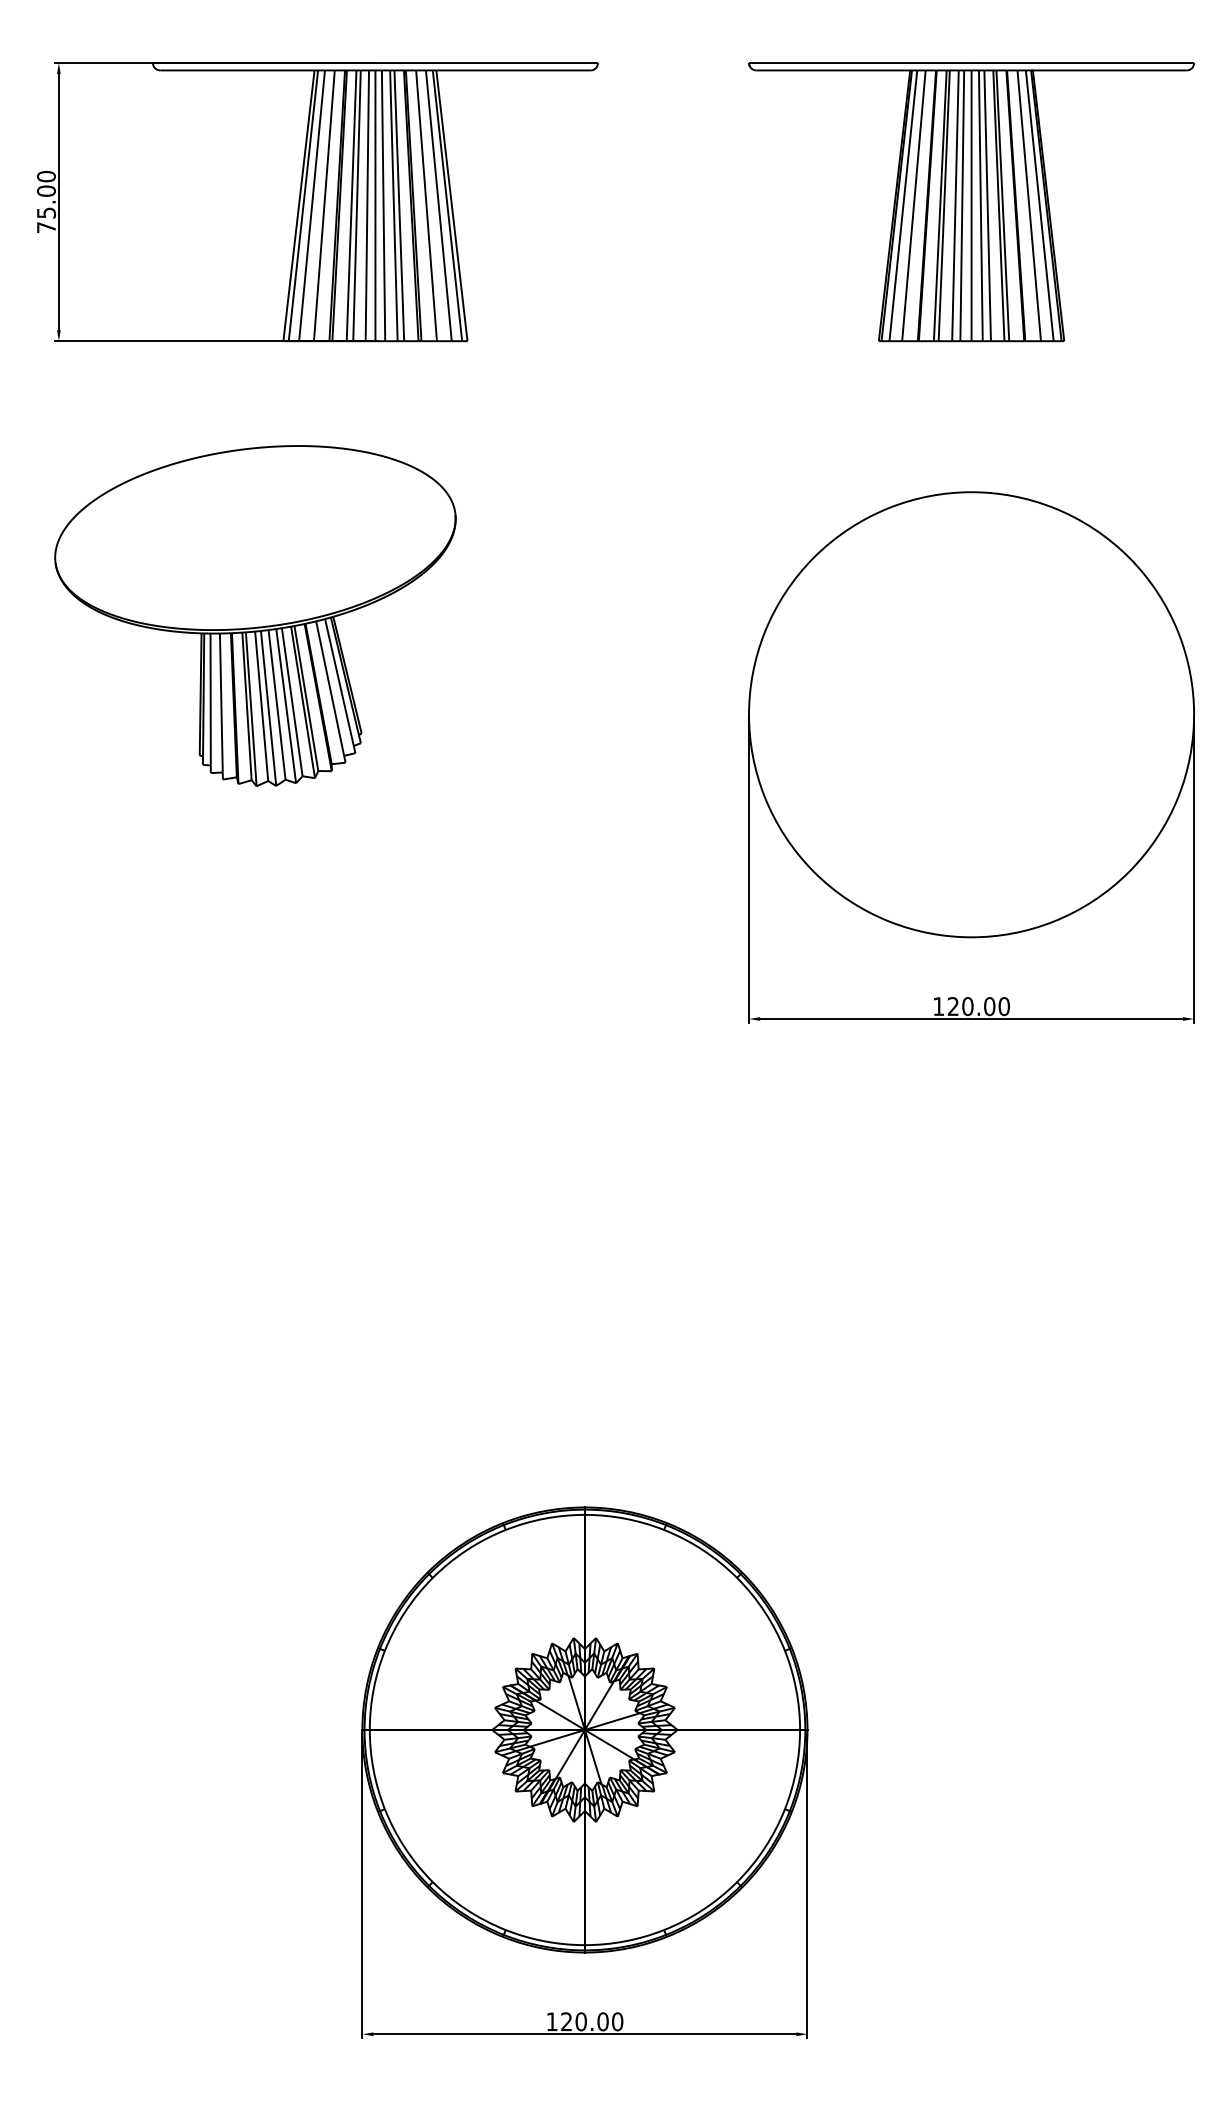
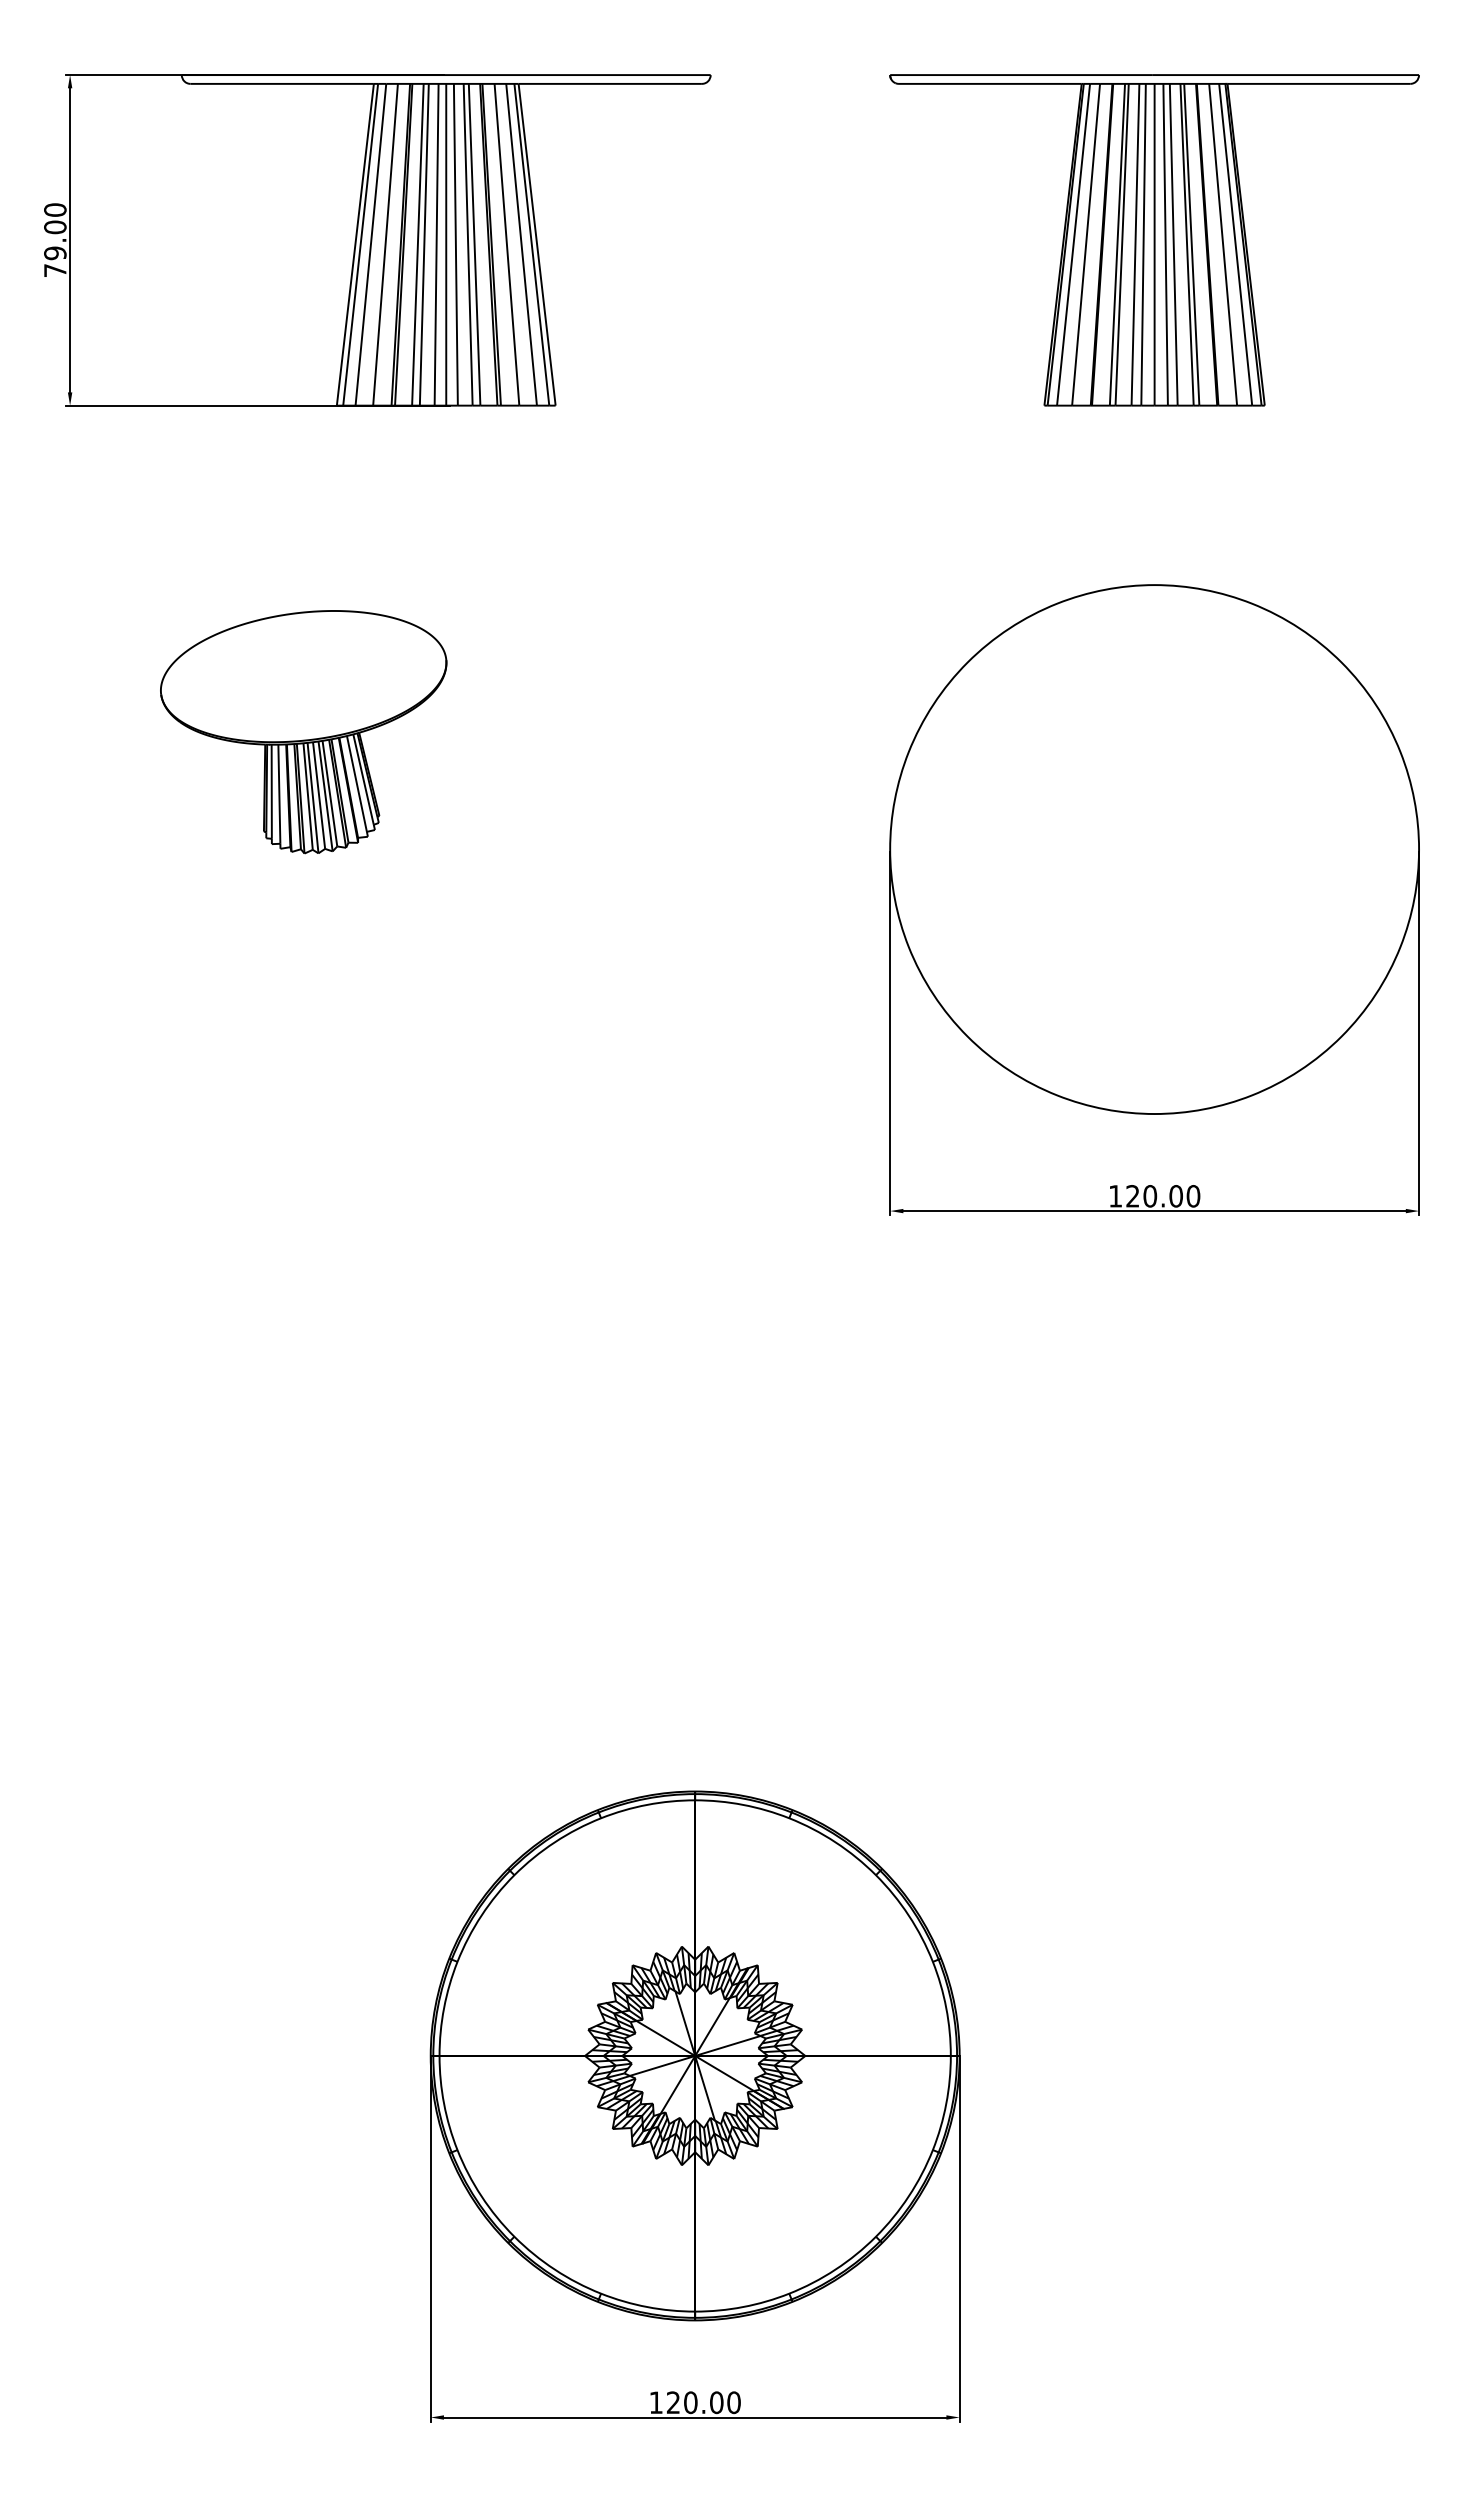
text: (46, 212) -> (55, 252), 75.00 -> 79.00
part: (255, 615) -> (303, 731), size x0.6

